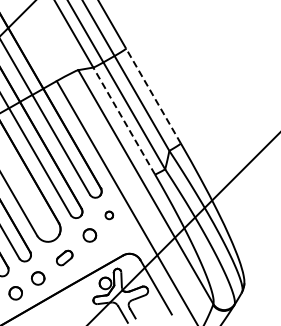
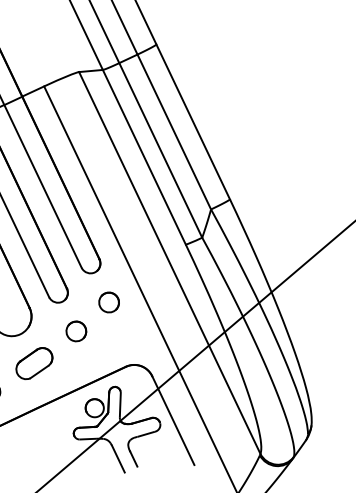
line: (153, 96) -> (193, 122), dashed -> solid
line: (124, 121) -> (144, 157), dashed -> solid
part: (109, 215) -> (109, 302), size x1.67
part: (64, 257) -> (34, 362), size x1.43

